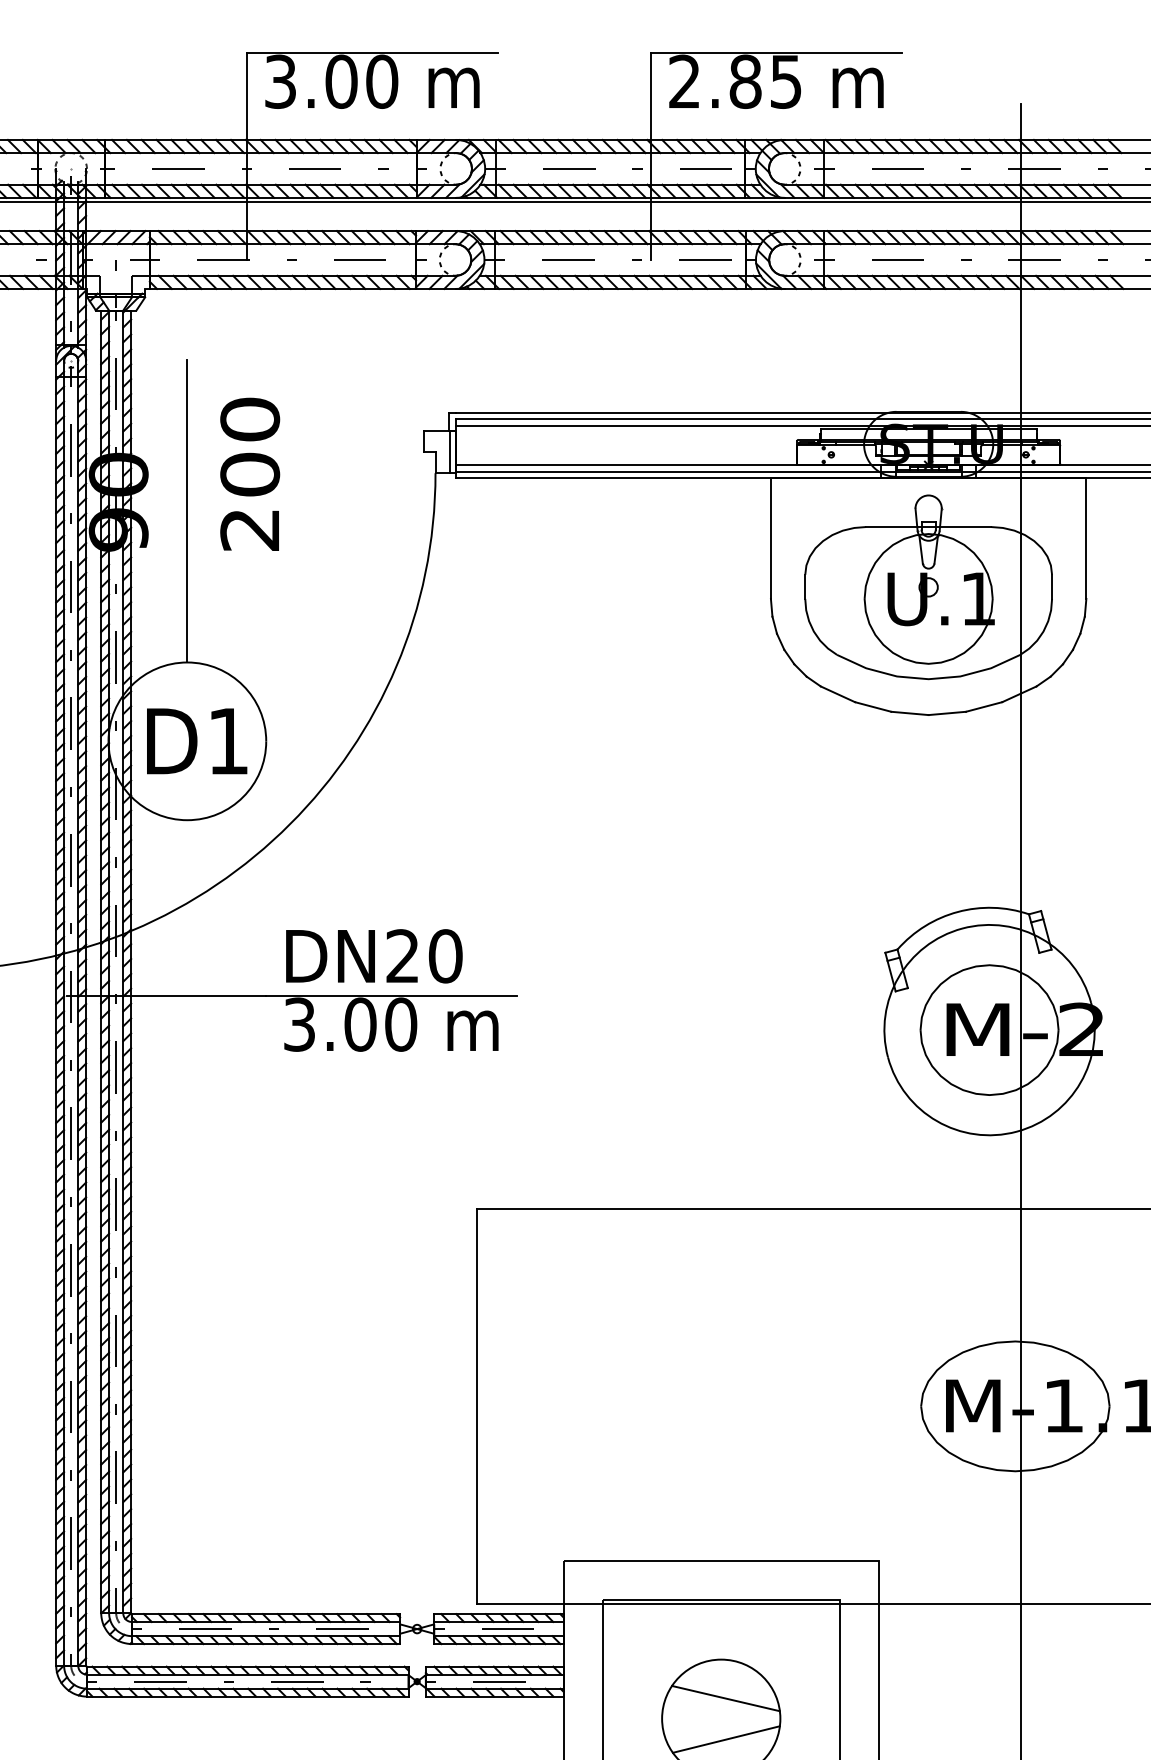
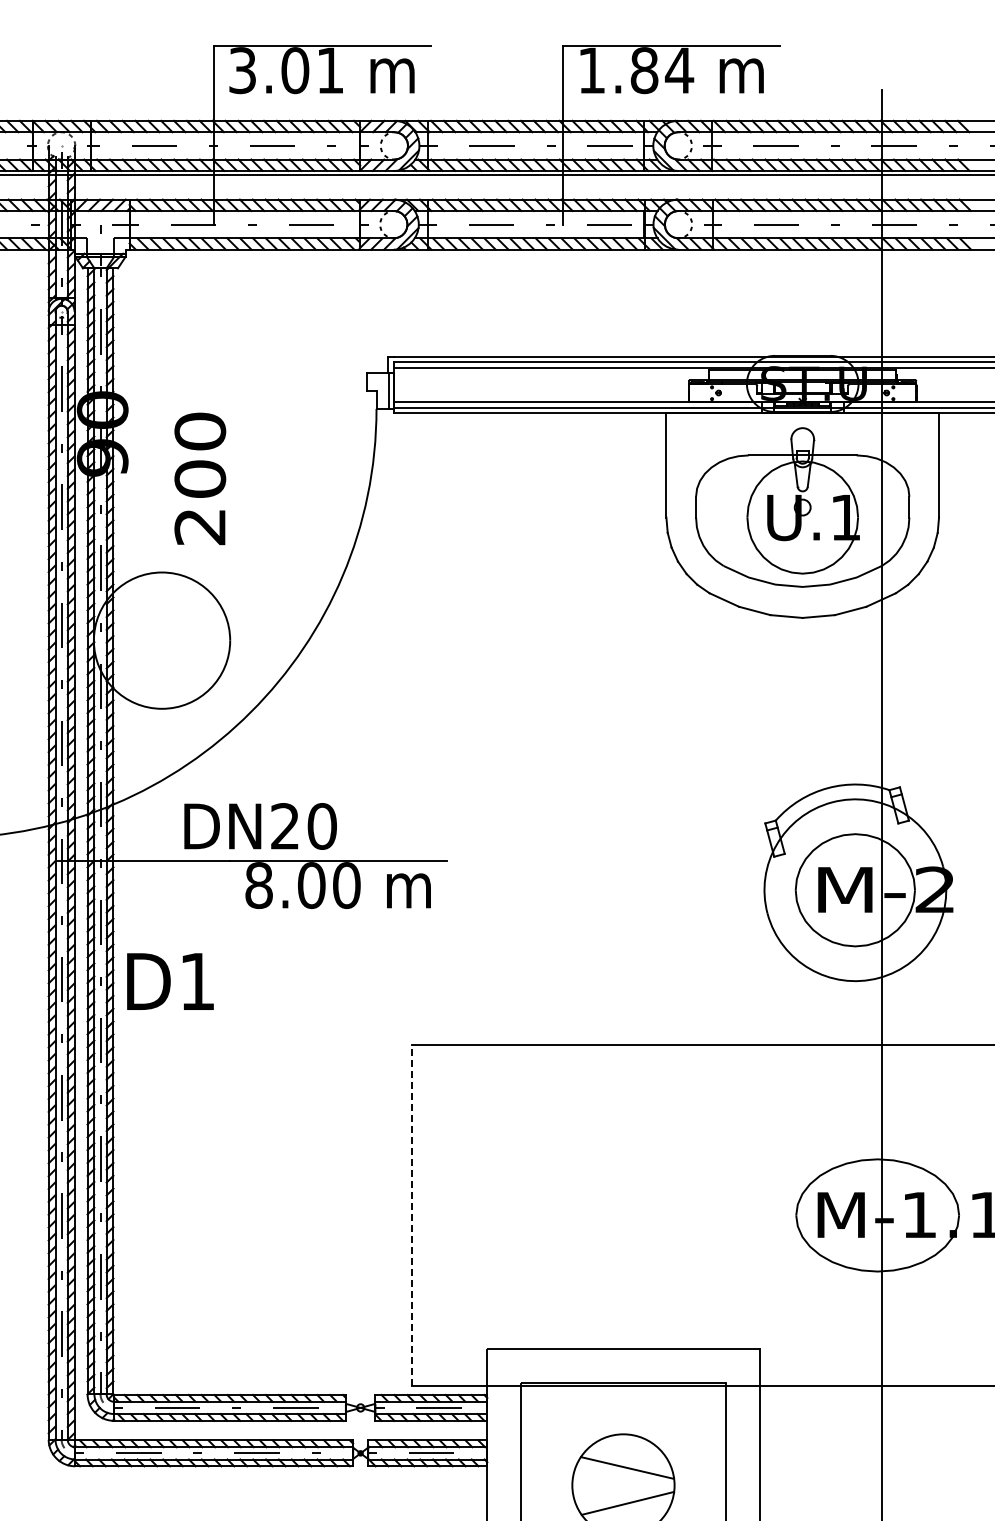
text: (382, 81) -> (330, 70), 3.00 -> 3.01
text: (736, 81) -> (636, 70), 2.85 -> 1.84
text: (250, 473) -> (200, 478), moved
line: (187, 510) -> (162, 441), removed
text: (197, 741) -> (170, 981), moved
text: (374, 956) -> (260, 826), moved
text: (298, 1024) -> (258, 885), 3.00 -> 8.00
line: (475, 1405) -> (411, 1214), solid -> dashed

